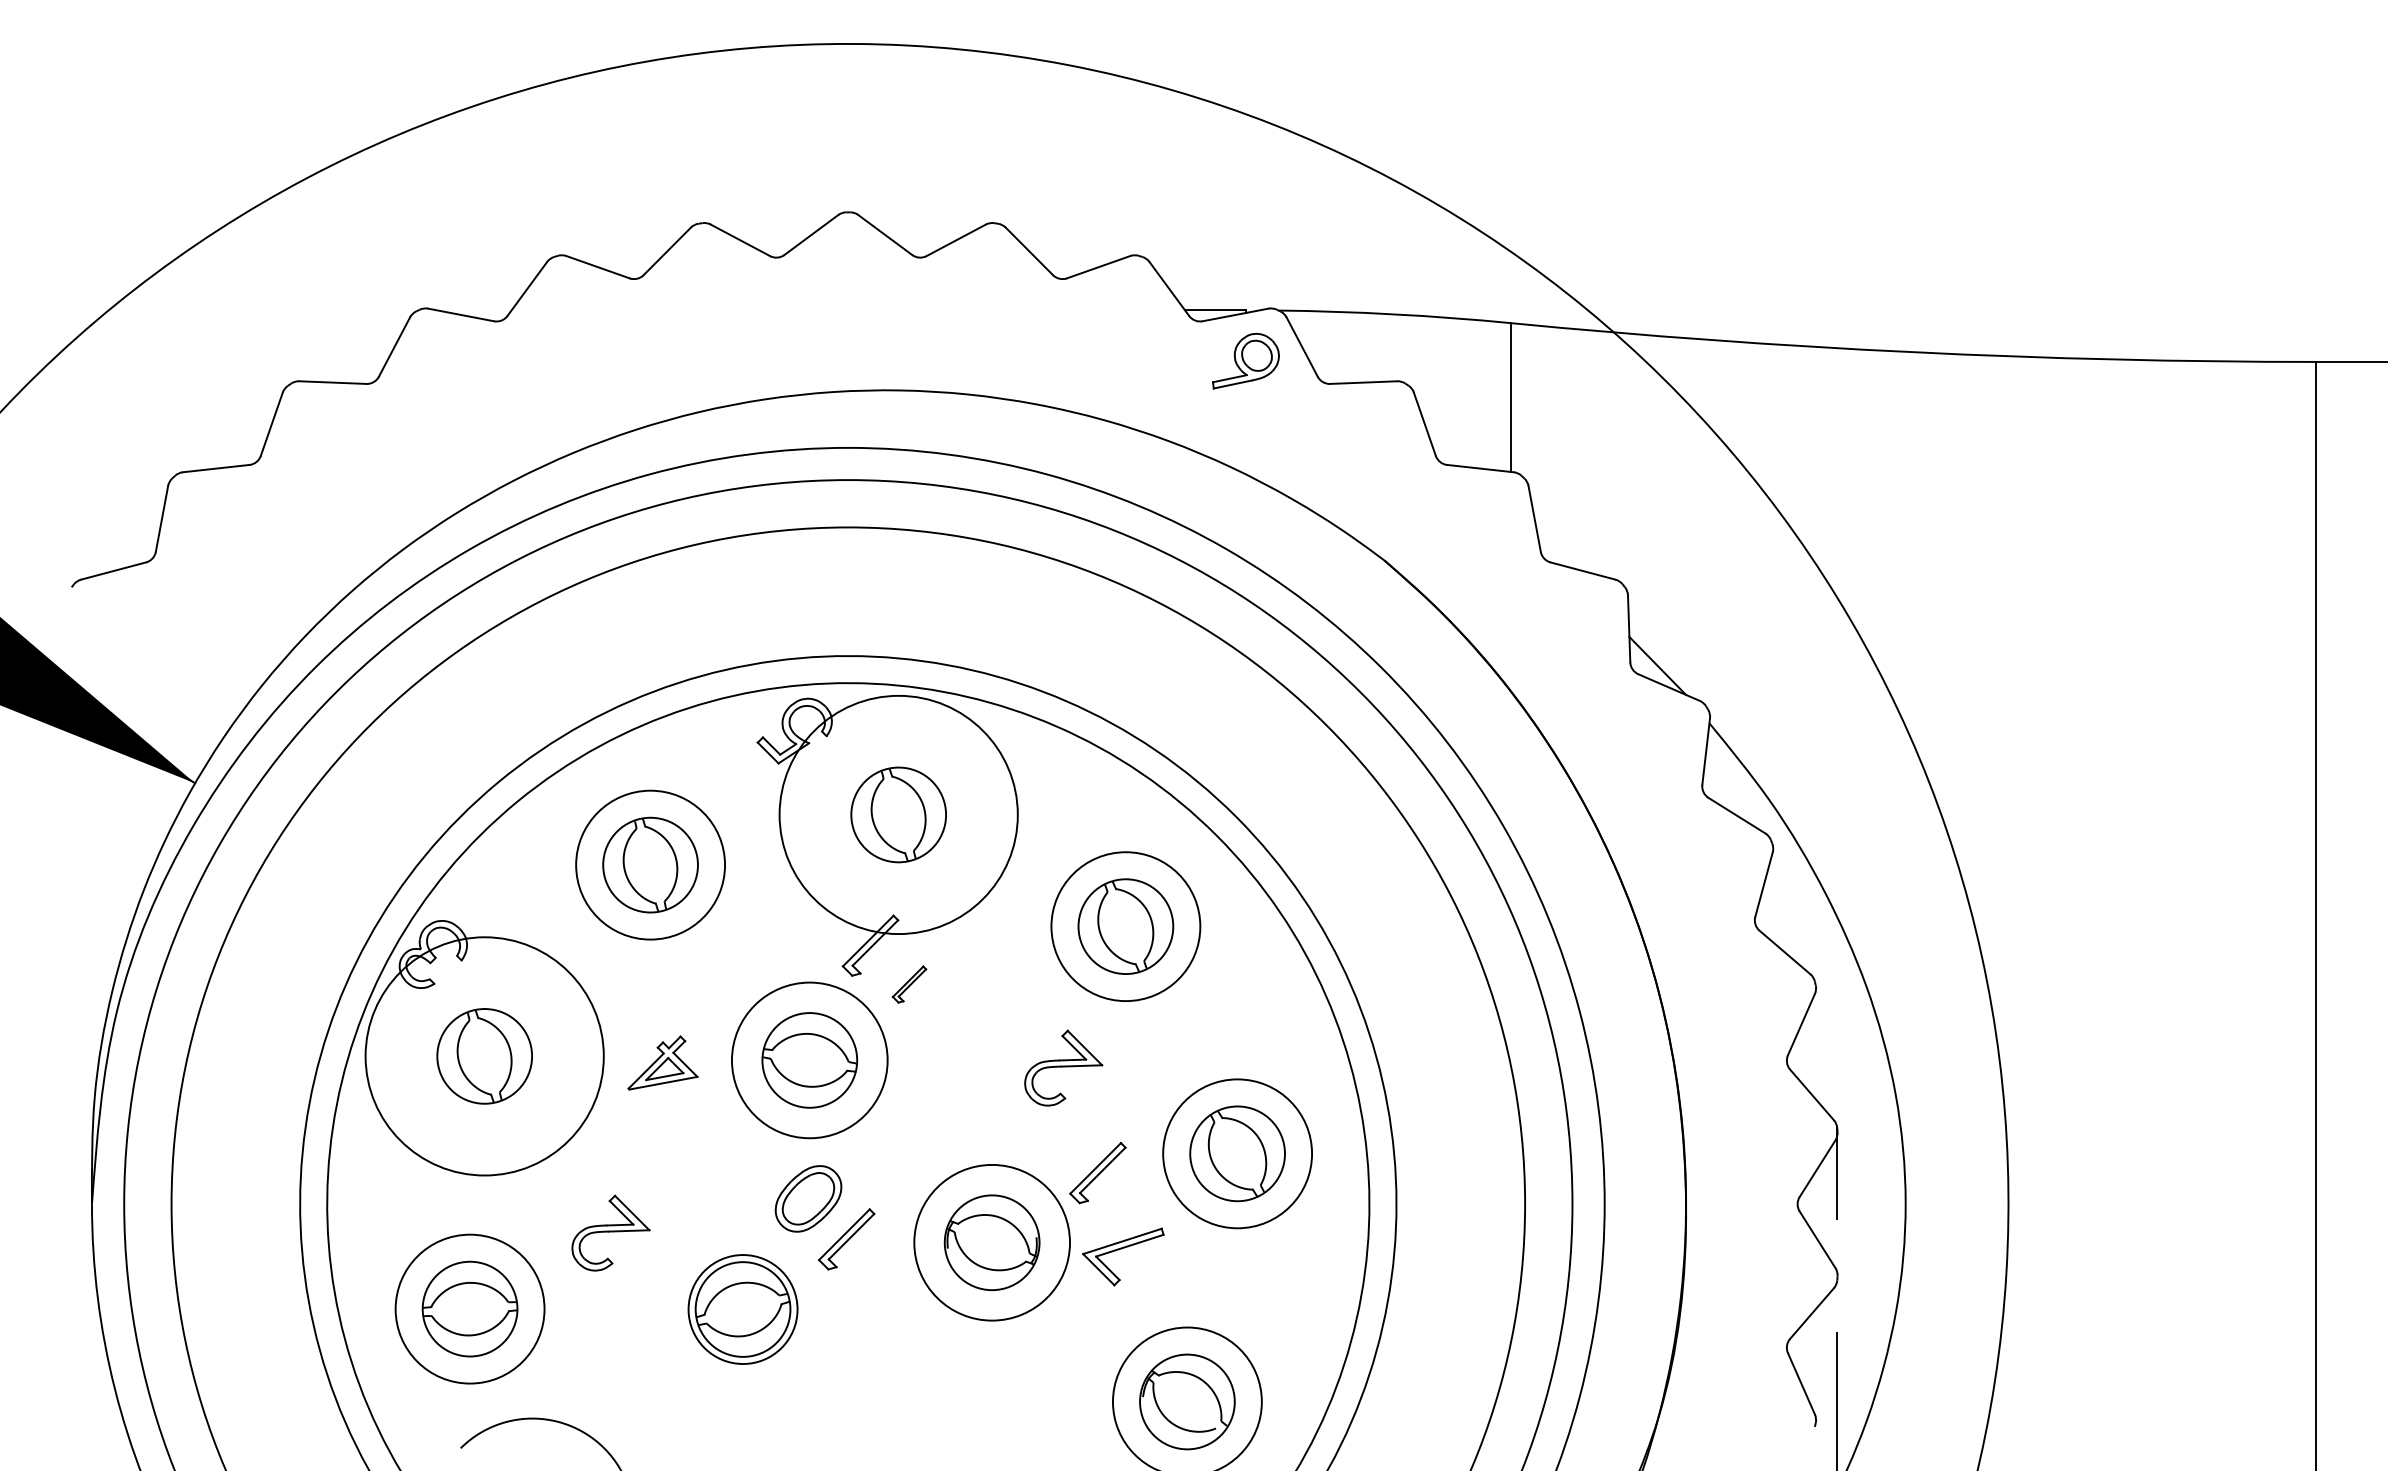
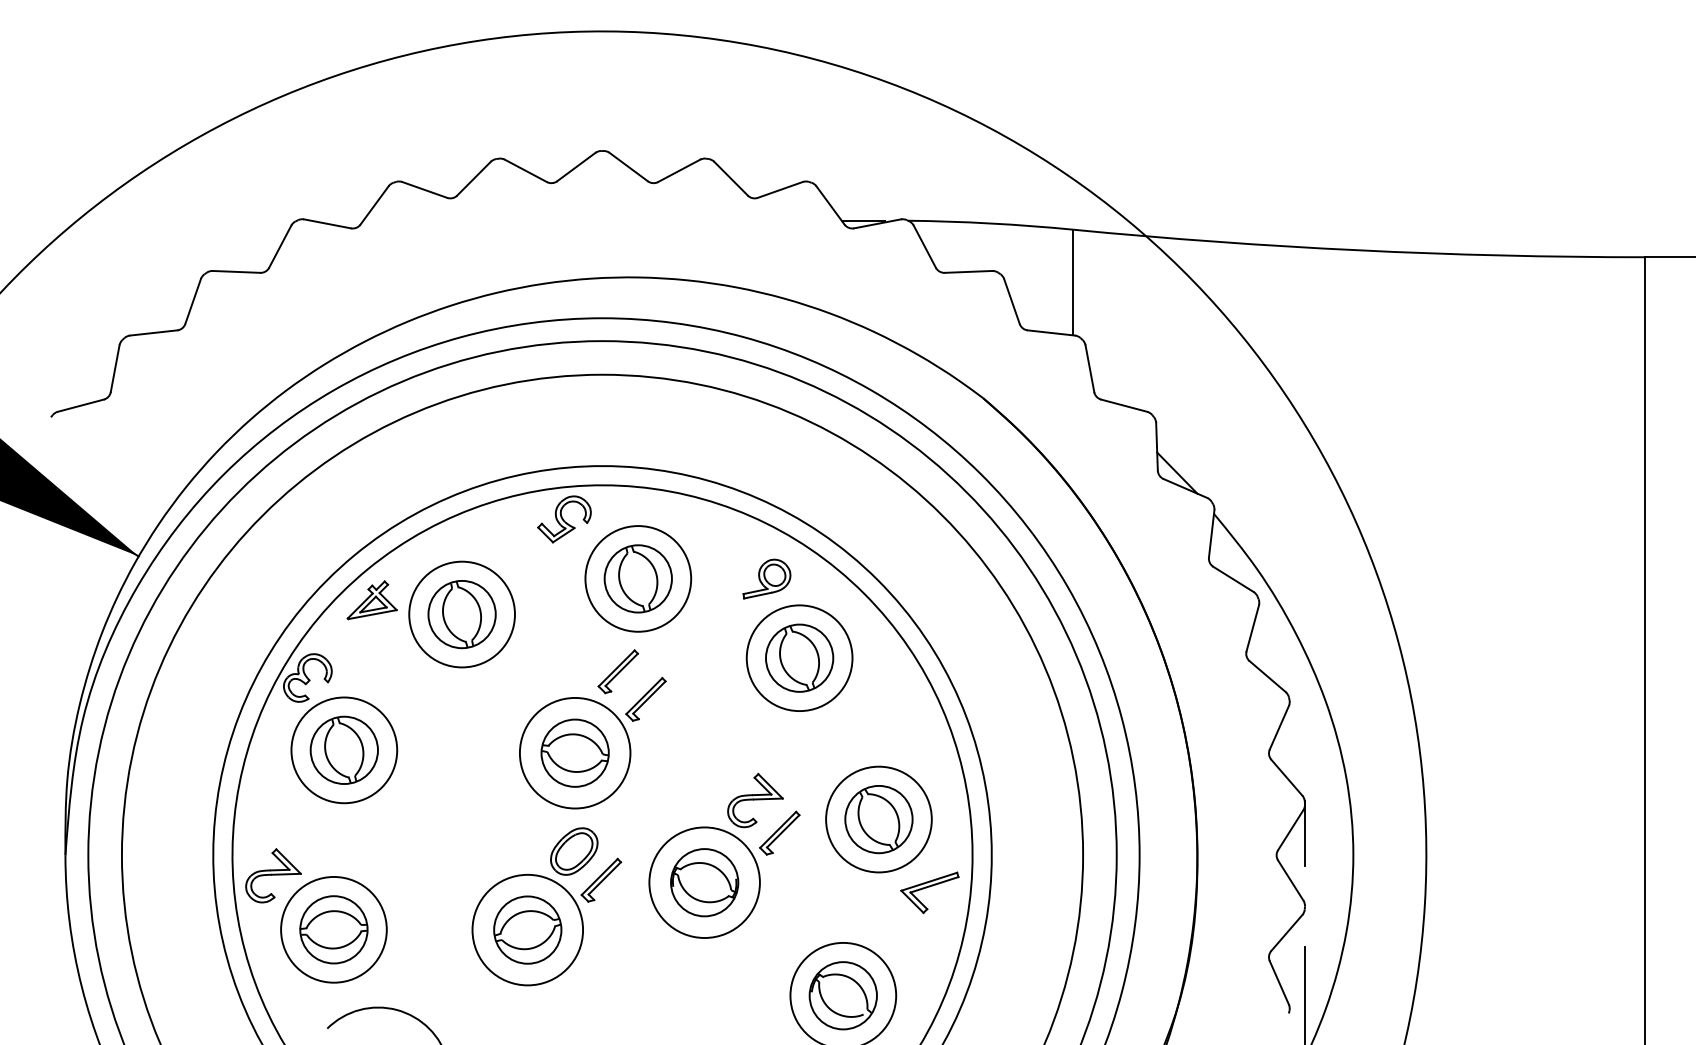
part: (1245, 360) -> (766, 578), moved
circle: (898, 814) -> (638, 578), size x0.62
part: (909, 984) -> (645, 699), size x1.67
circle: (484, 1055) -> (344, 749), size x0.62
part: (662, 1062) -> (371, 599), moved
part: (1063, 1067) -> (755, 800), moved
part: (610, 1232) -> (273, 875), moved
part: (1121, 1249) -> (928, 887), moved
circle: (742, 1309) -> (527, 930), size x1.43

